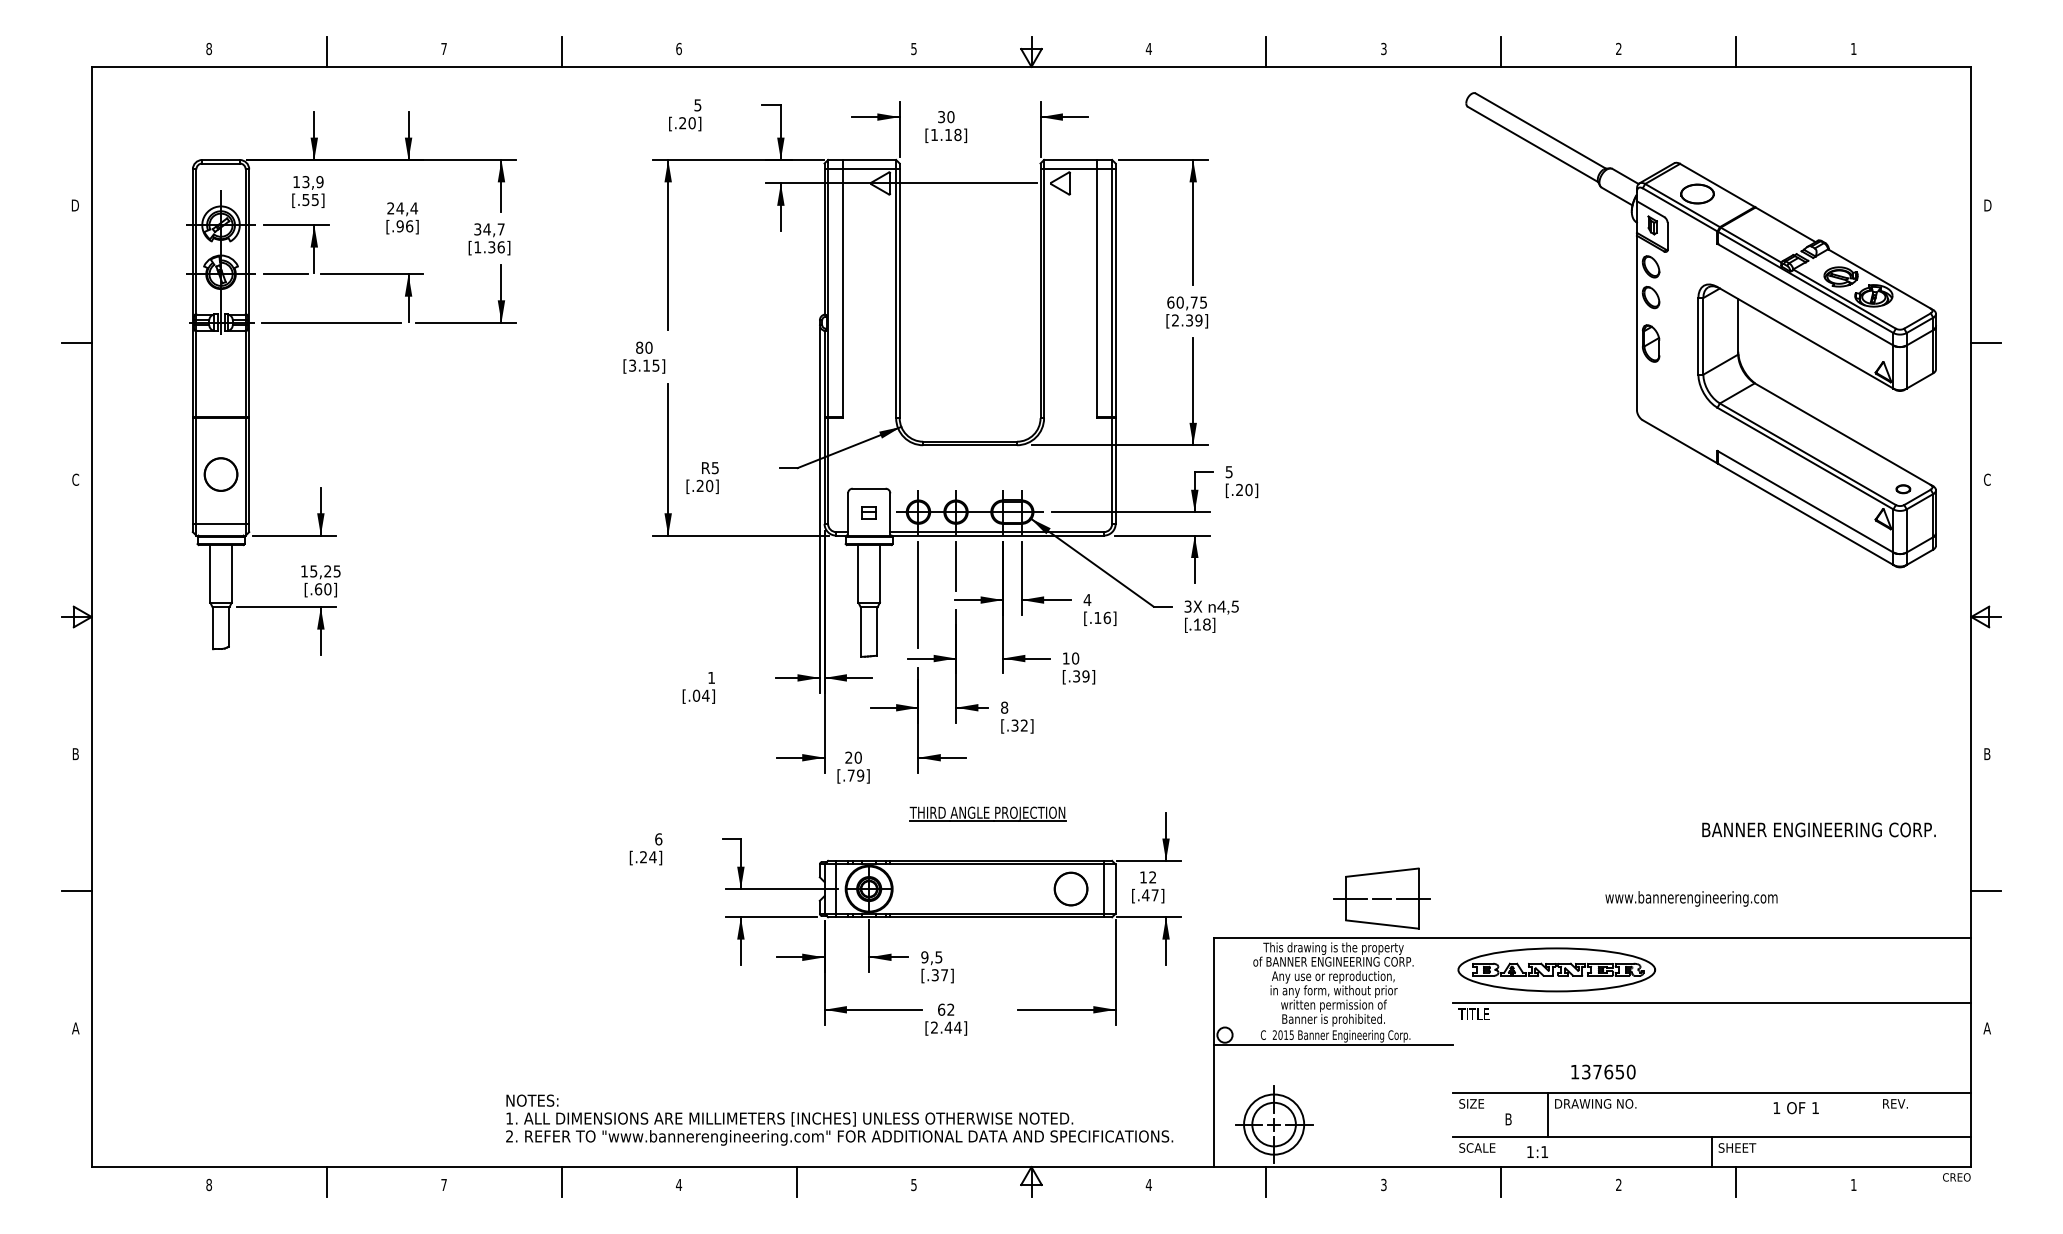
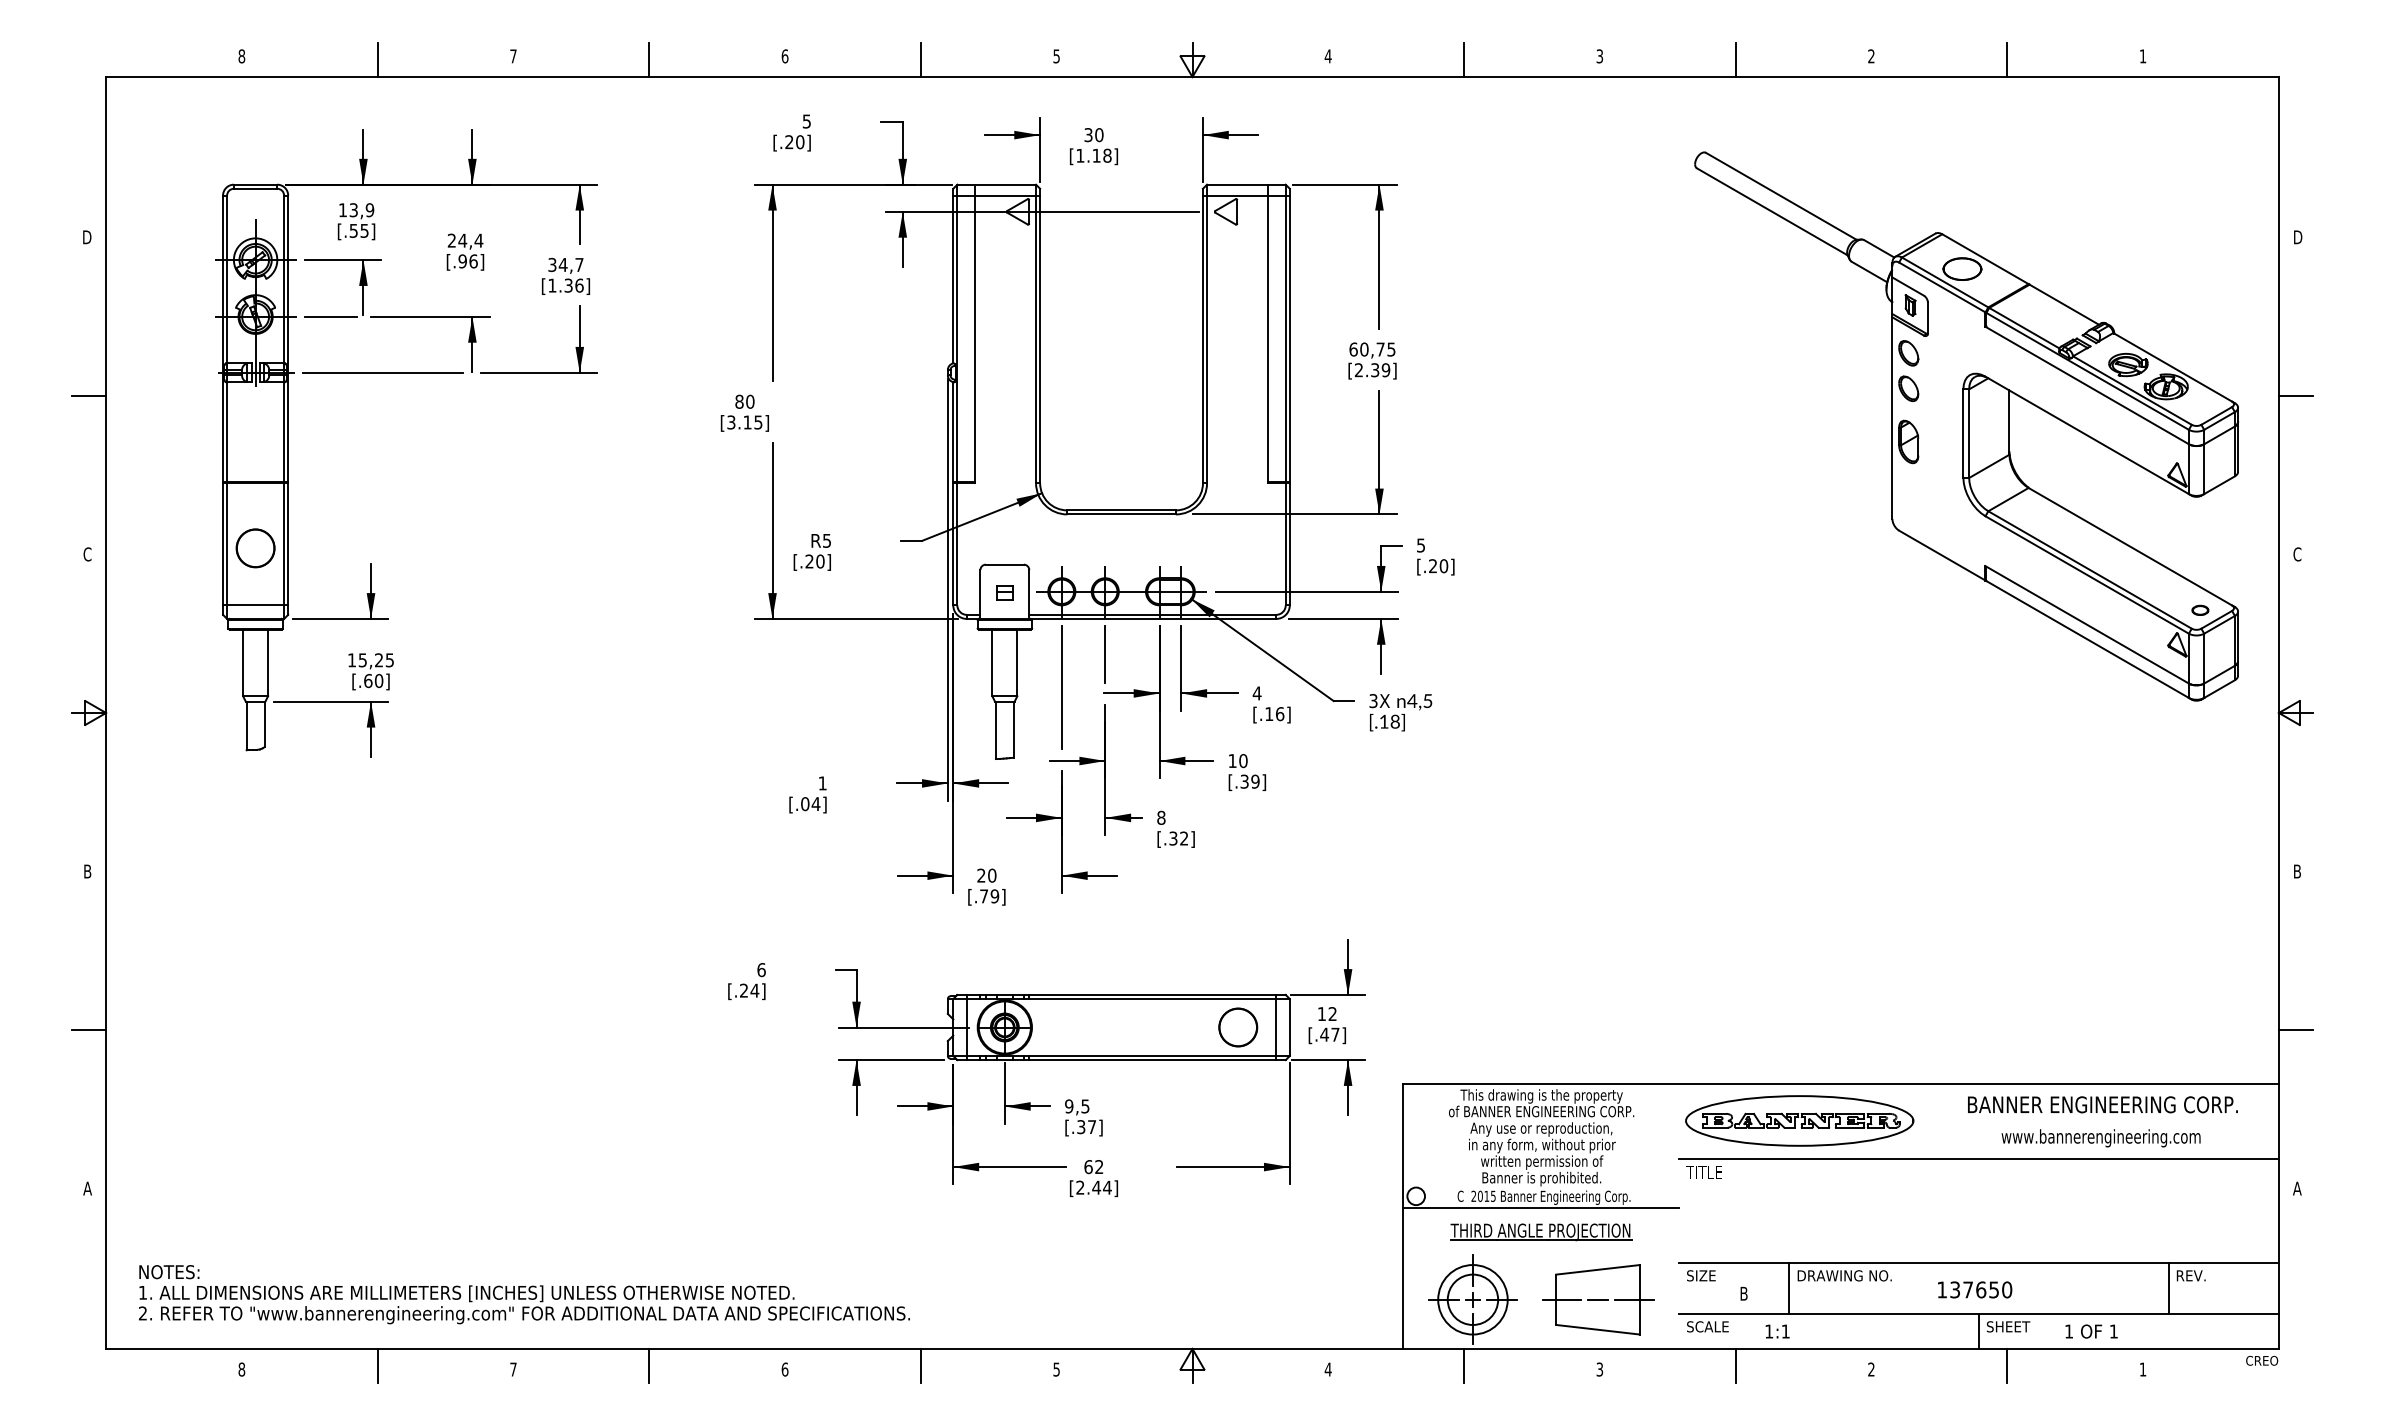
line: (796, 51) -> (920, 59), added
part: (1700, 330) -> (1965, 426), moved
part: (987, 813) -> (1540, 1231), moved
text: (1818, 829) -> (2102, 1104), moved
part: (1381, 898) -> (1597, 1299), moved
text: (1691, 898) -> (2101, 1137), moved
text: (1603, 1071) -> (1975, 1289), moved
text: (1795, 1108) -> (2090, 1332), moved
line: (1875, 1115) -> (2168, 1289), added
text: (839, 1119) -> (524, 1293), moved
text: (679, 1184) -> (785, 1369), 4 -> 6

